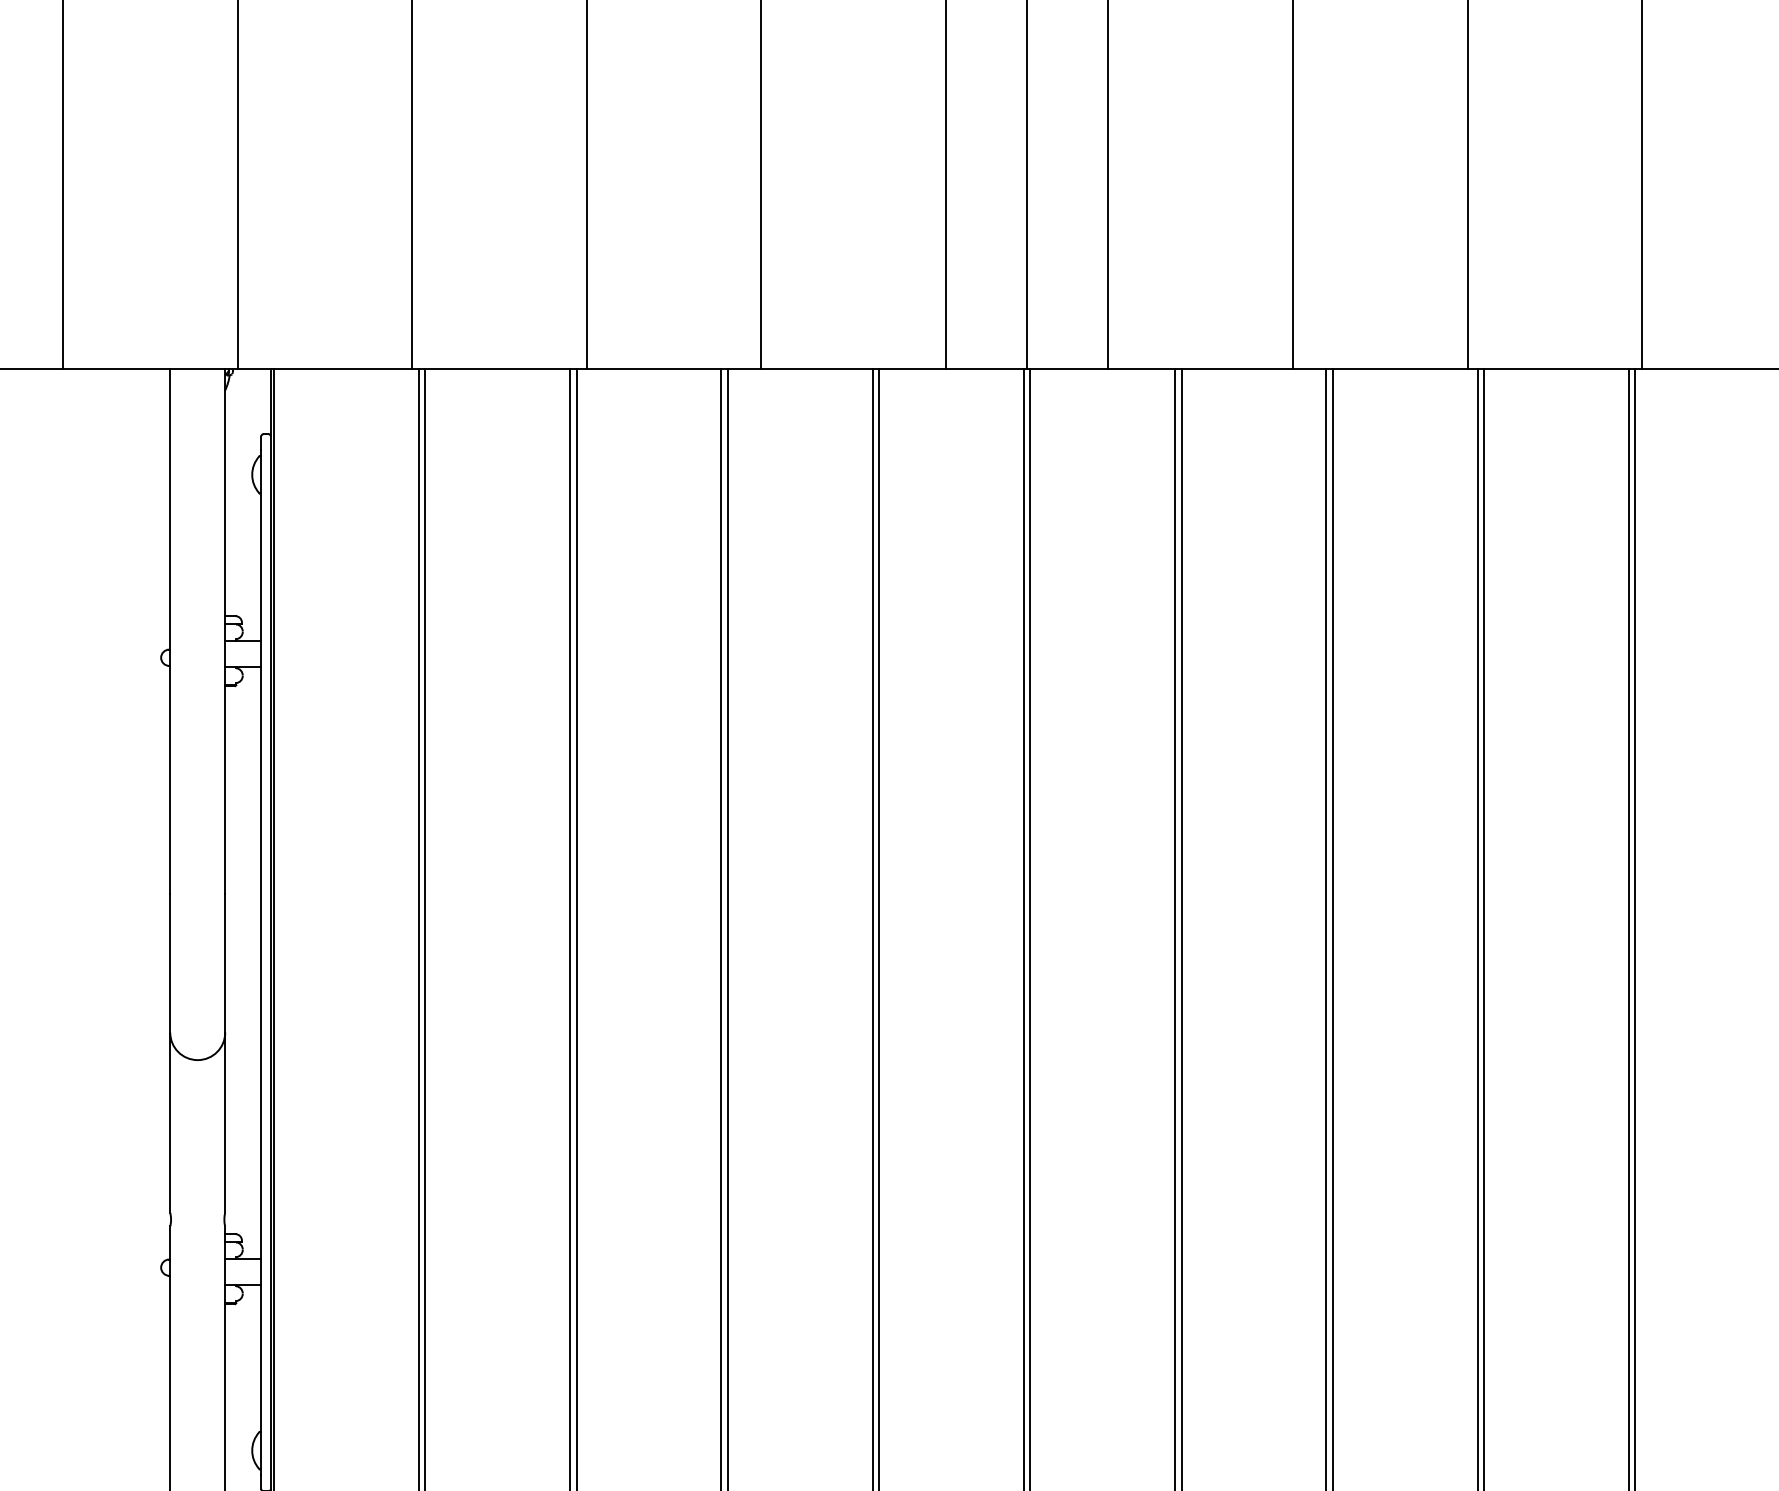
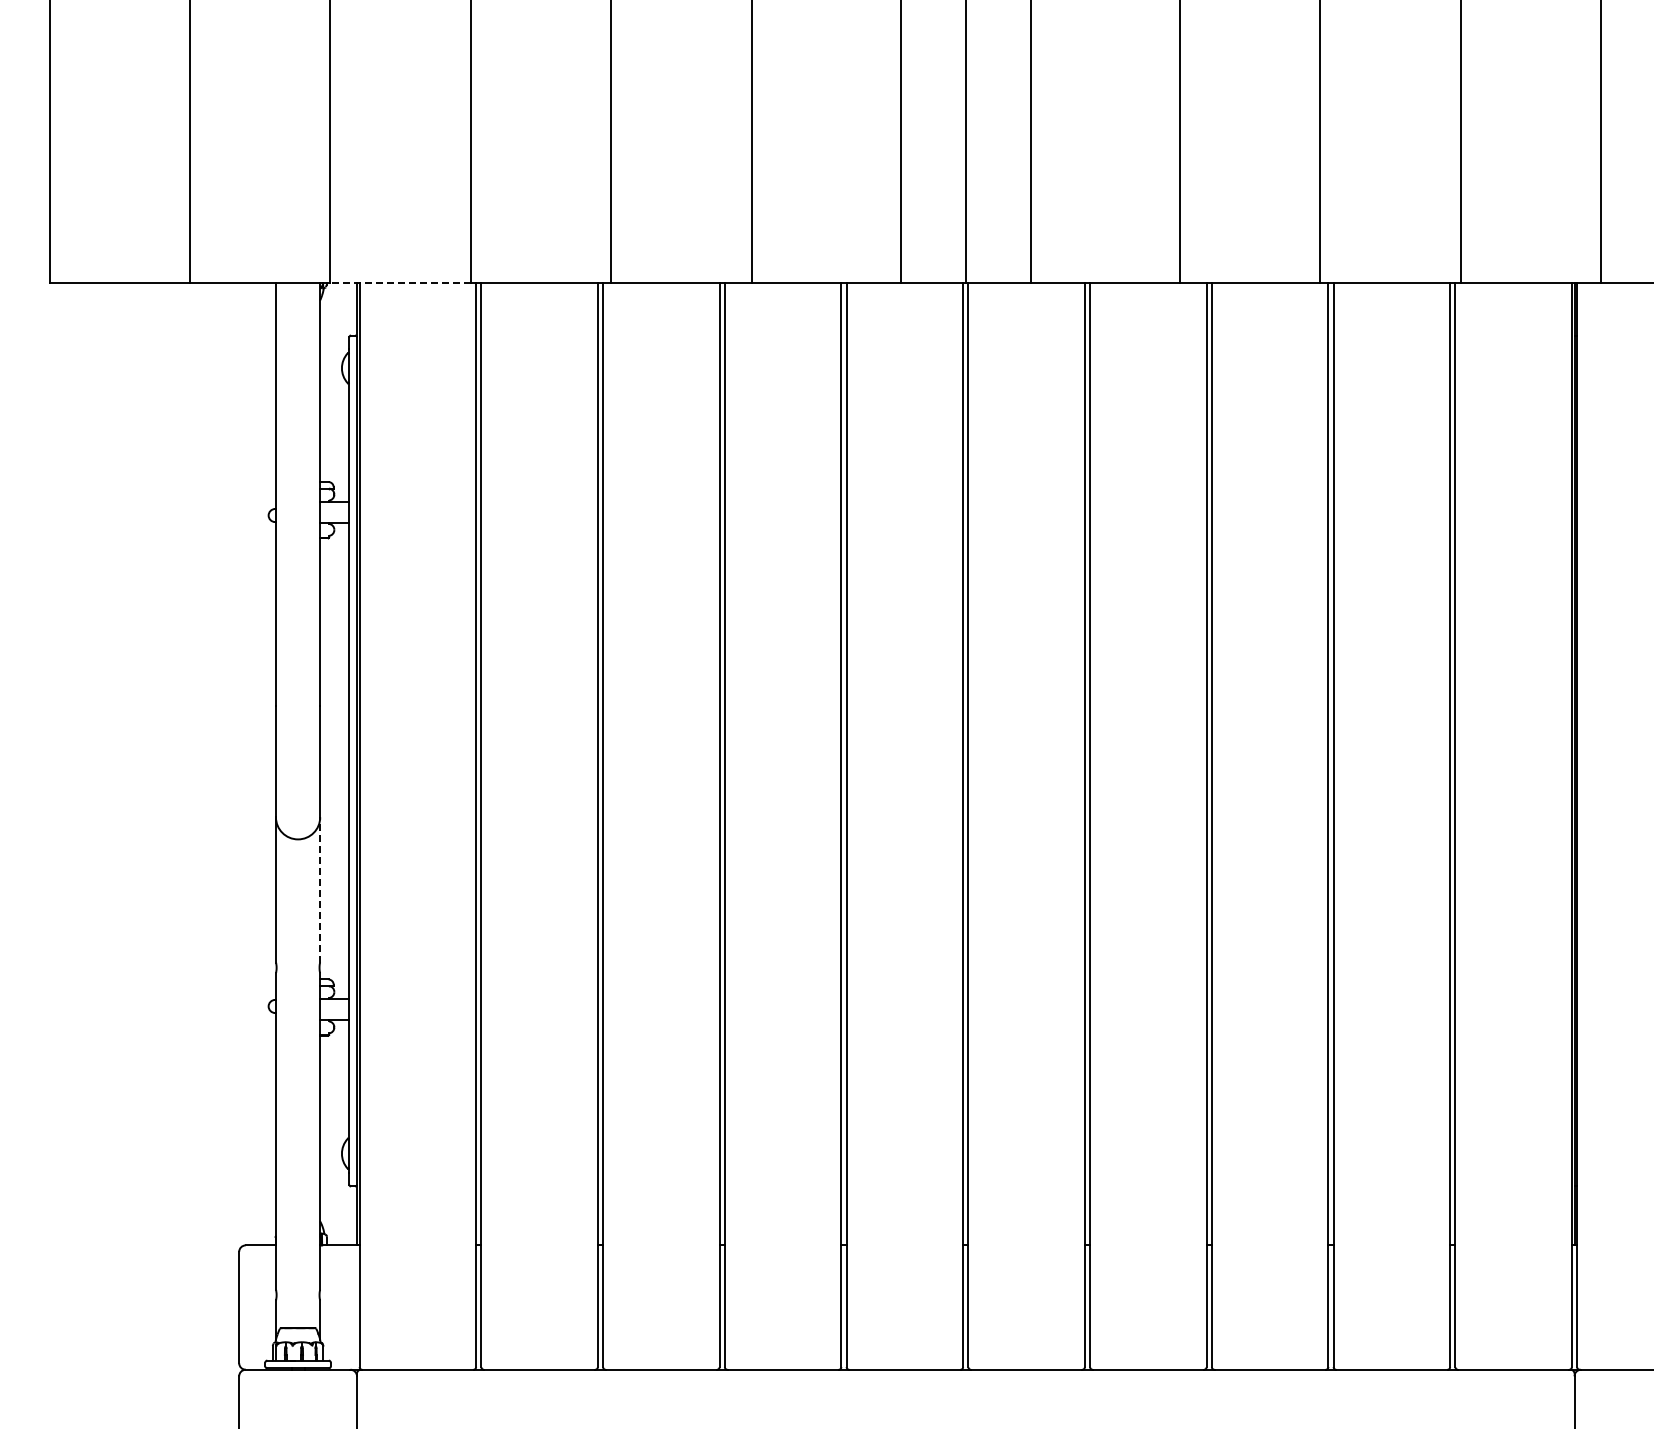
line: (324, 369) -> (400, 283), solid -> dashed
line: (225, 1122) -> (320, 889), solid -> dashed

